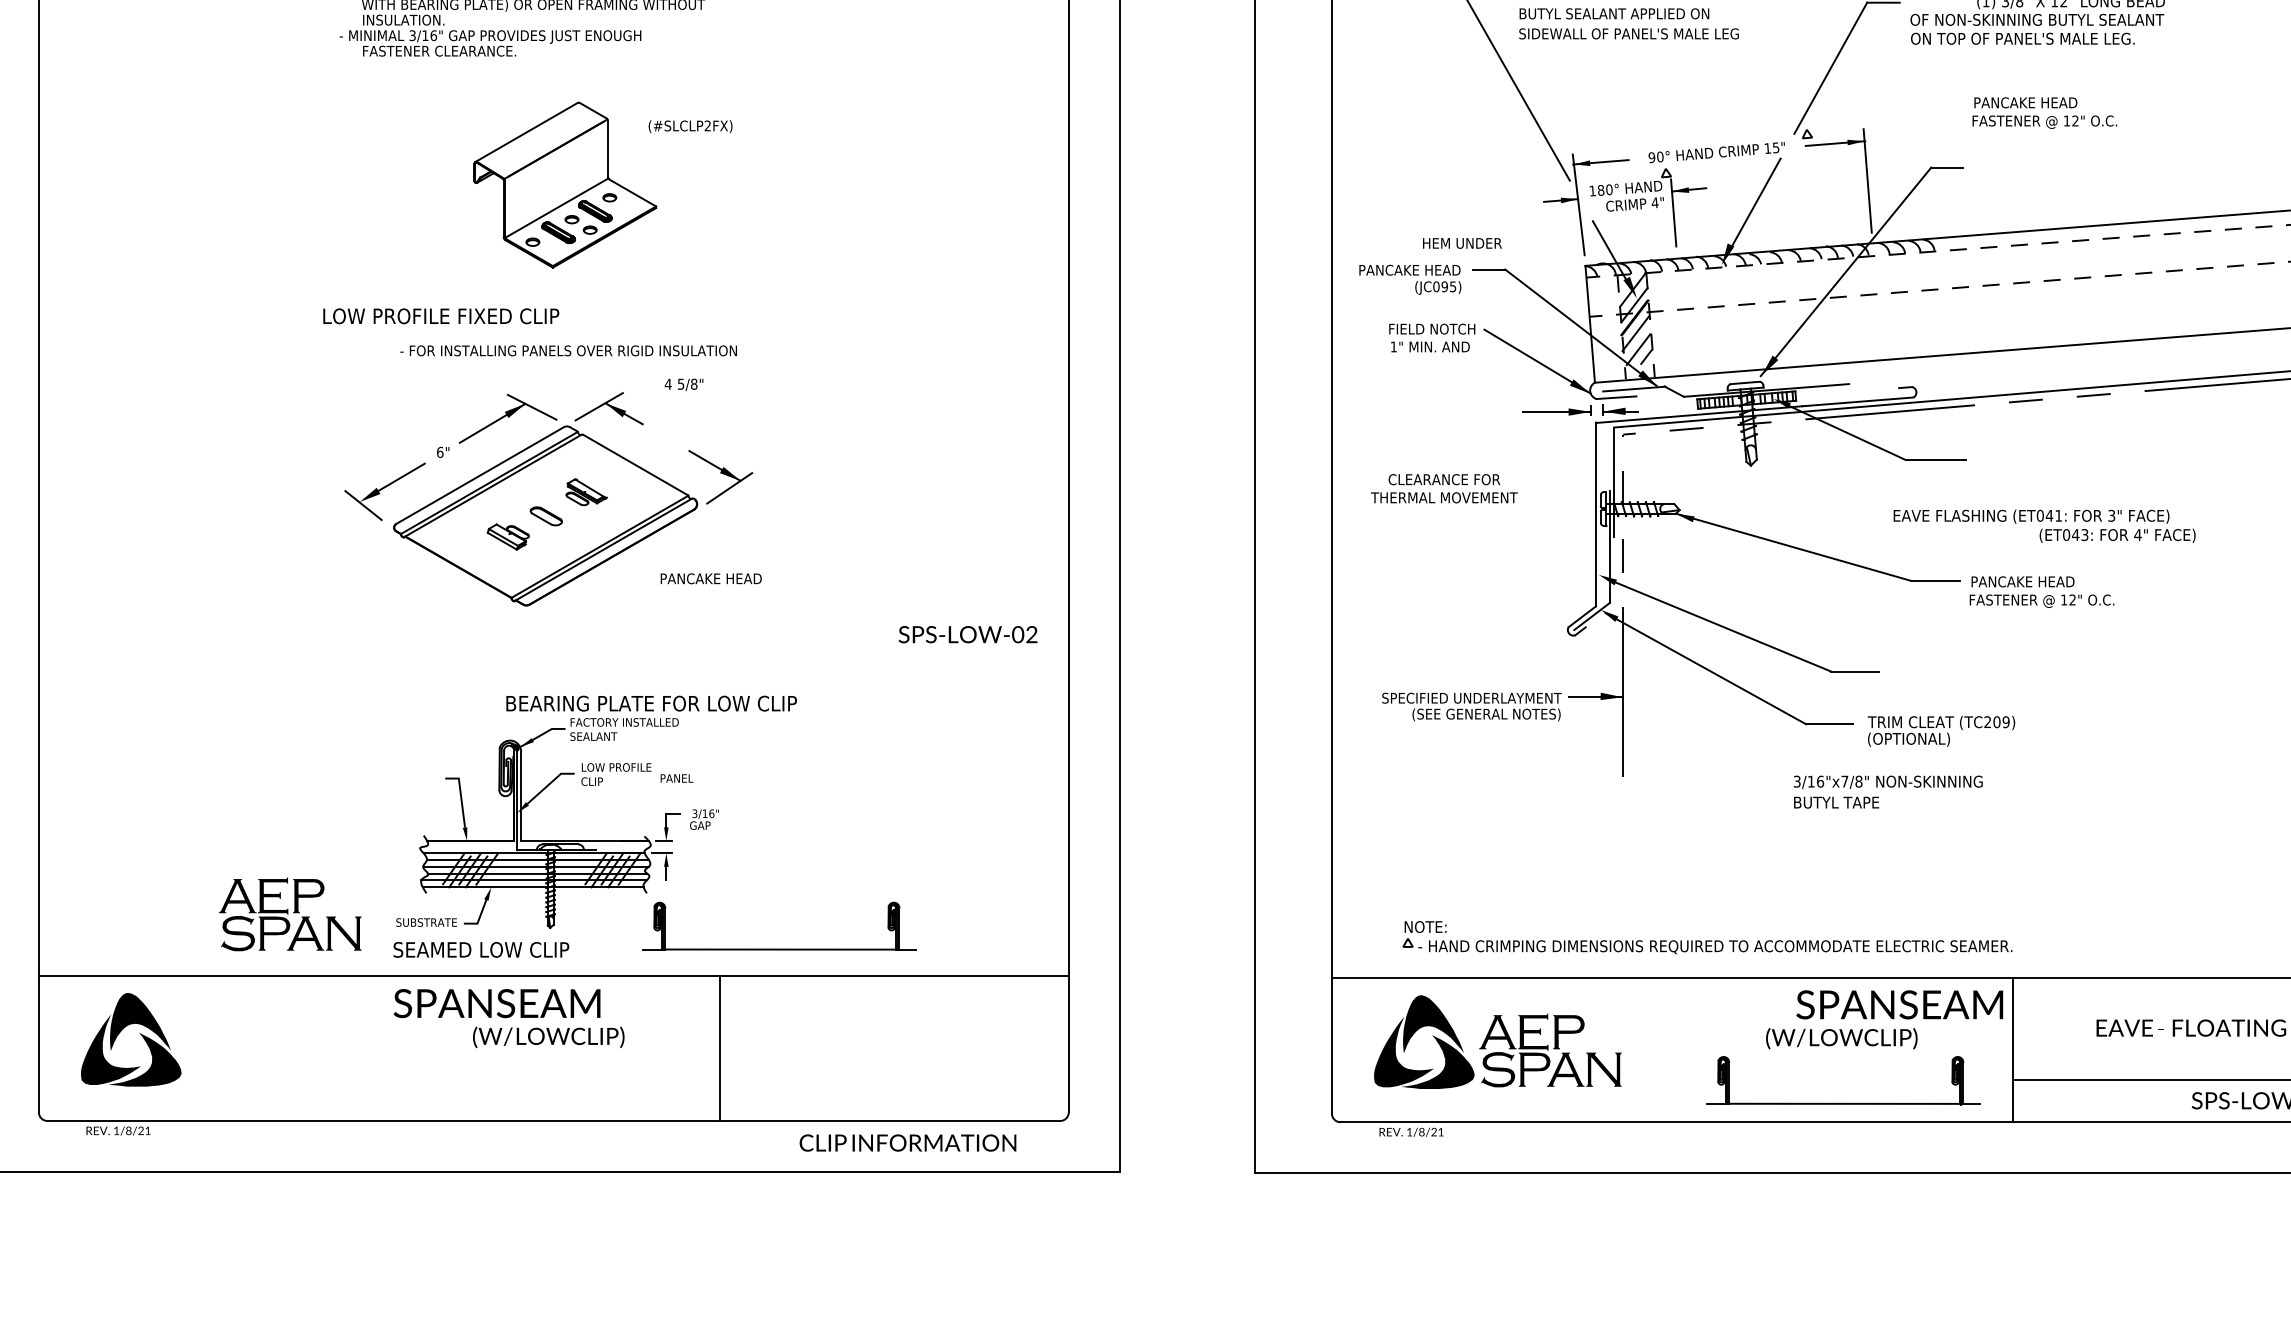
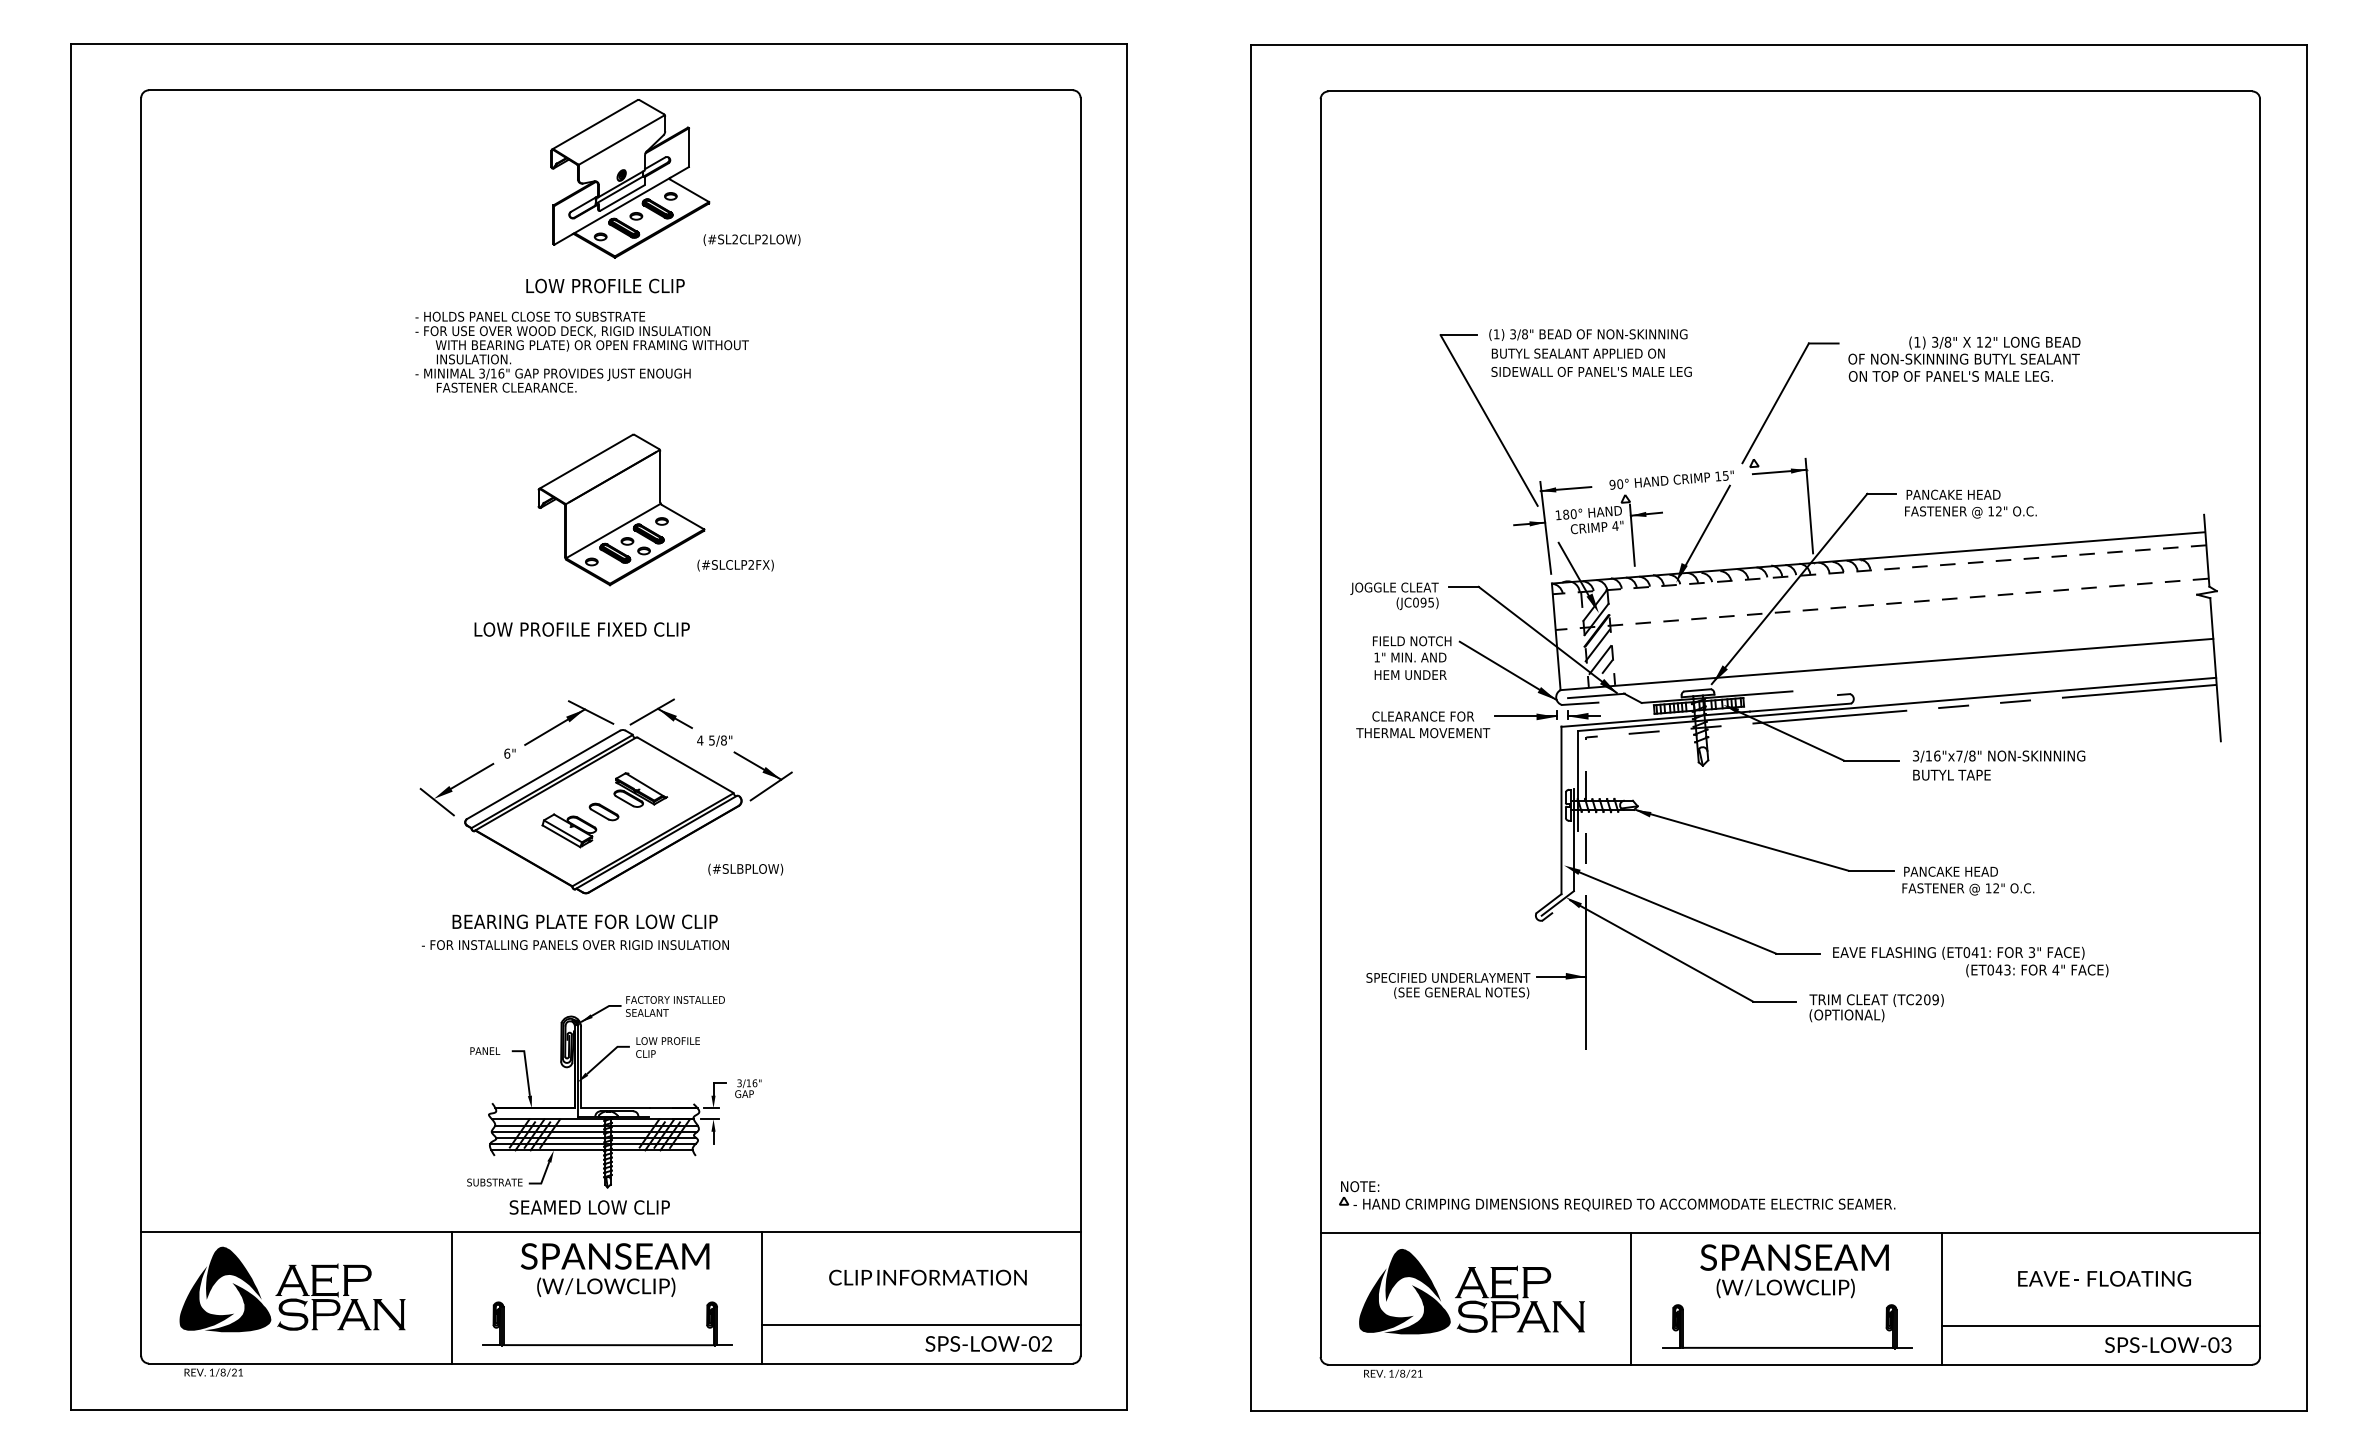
text: (2044, 112) -> (1970, 503), moved
text: (690, 126) -> (735, 565), moved
text: (1462, 242) -> (1410, 674), moved
text: (1409, 271) -> (1391, 588), PANCAKE HEAD -> JOGGLE CLEAT
text: (440, 316) -> (581, 629), moved
text: (568, 350) -> (575, 944), moved
text: (683, 384) -> (714, 740), moved
text: (1444, 488) -> (1423, 724), moved
part: (586, 491) -> (640, 789), size x1.43
text: (2044, 525) -> (1970, 961), moved
part: (508, 536) -> (569, 830), size x1.43
text: (711, 579) -> (754, 869), PANCAKE HEAD -> (#SLBPLOW)
text: (967, 634) -> (988, 1343), moved
text: (650, 703) -> (584, 921), moved
text: (677, 777) -> (485, 1050), moved
text: (1888, 792) -> (1999, 765), moved
part: (290, 913) -> (340, 1296), moved
part: (1707, 937) -> (1617, 1196), moved
part: (779, 948) -> (607, 1344), moved
text: (481, 949) -> (589, 1207), moved
text: (496, 1003) -> (614, 1256), moved
text: (1899, 1004) -> (1794, 1257), moved
line: (379, 1048) -> (451, 1297), added
line: (1672, 1049) -> (1631, 1298), added
line: (894, 1078) -> (921, 1324), added
text: (907, 1142) -> (927, 1277), moved

